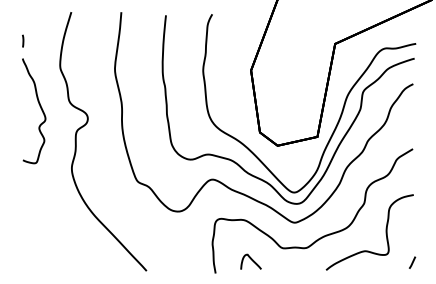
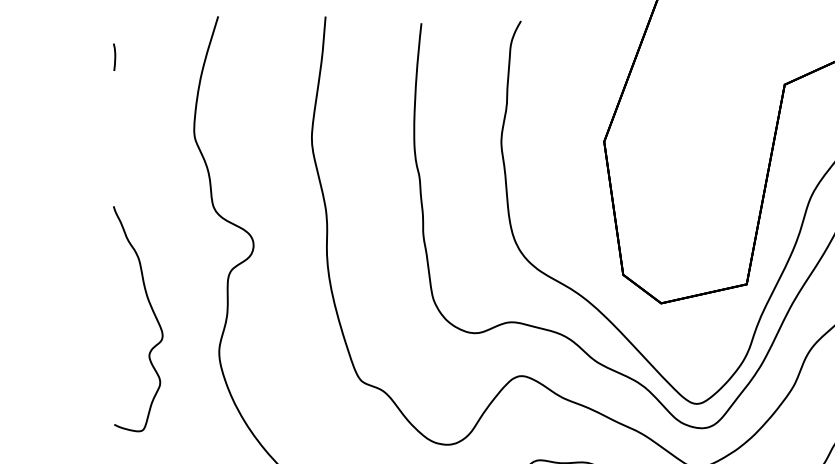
line: (23, 40) -> (115, 55), moved
curve: (40, 108) -> (151, 313), moved

